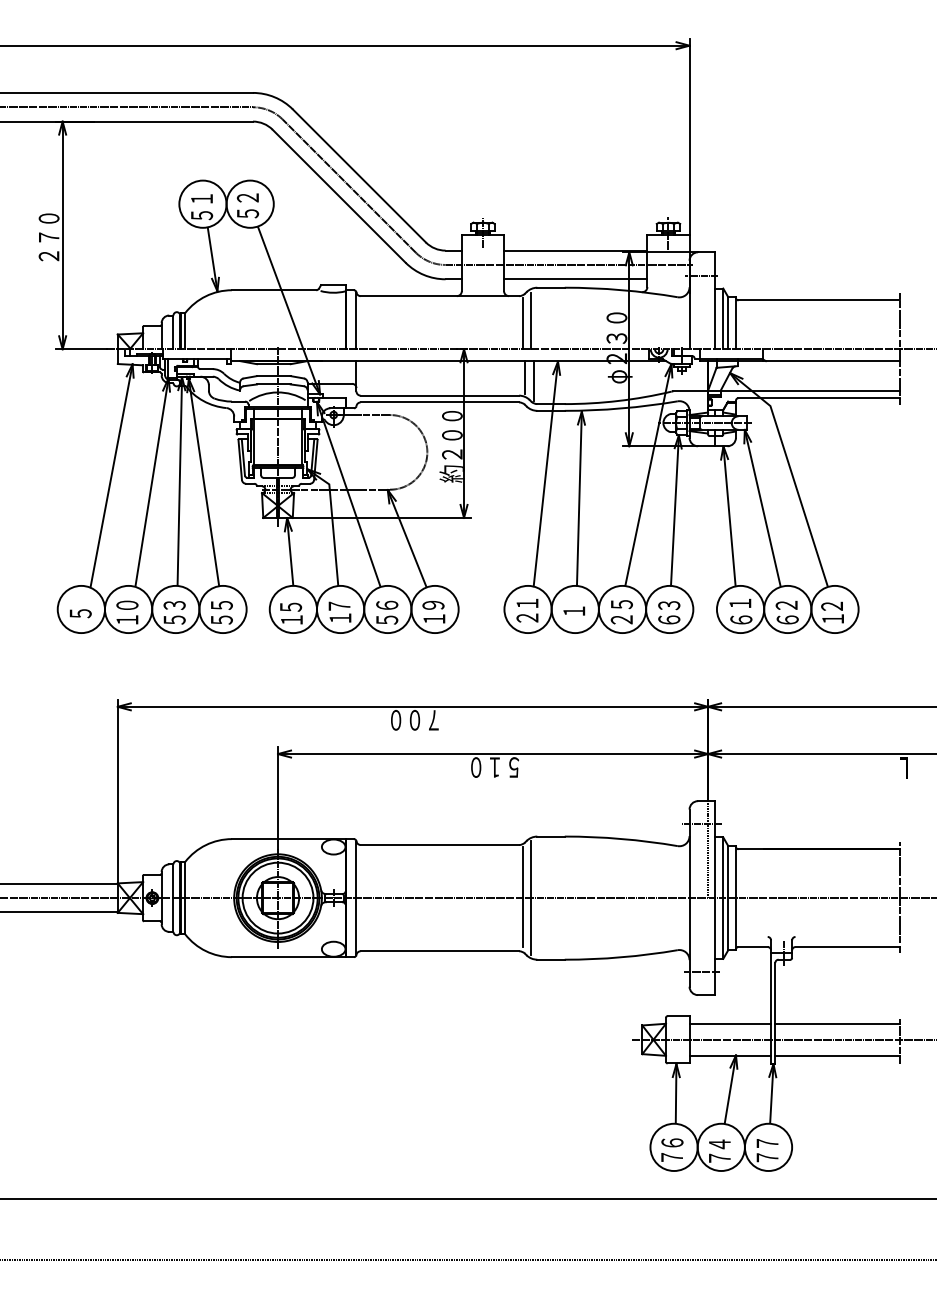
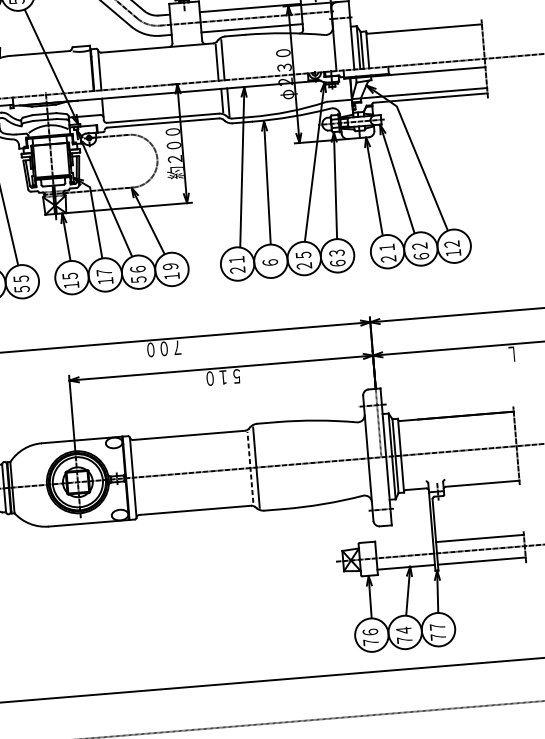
text: (574, 610) -> (270, 262), １ -> ６
text: (741, 619) -> (388, 258), ６ -> ２
line: (522, 896) -> (250, 466), solid -> dashed
line: (730, 1023) -> (404, 544), removed

